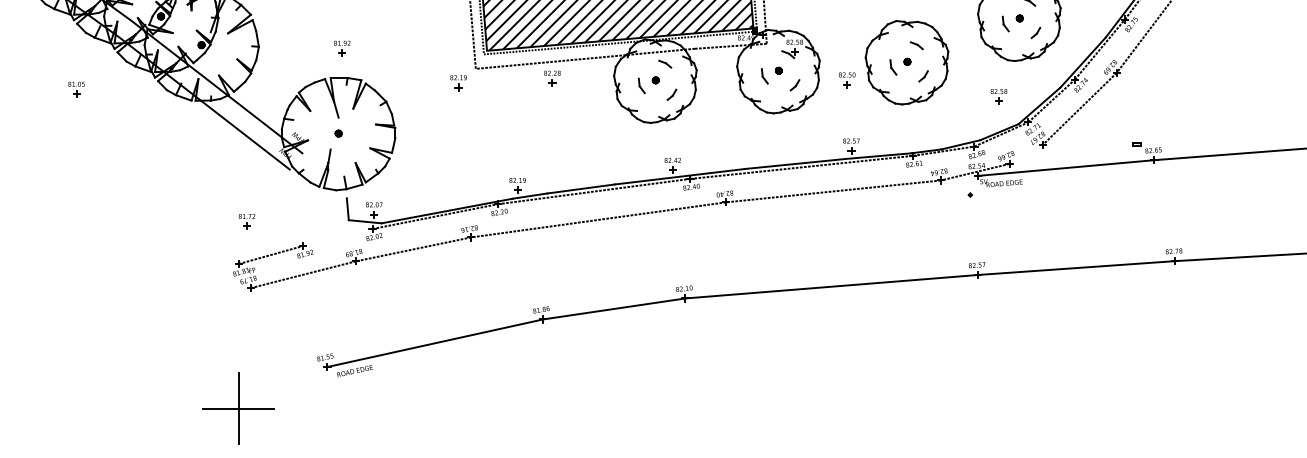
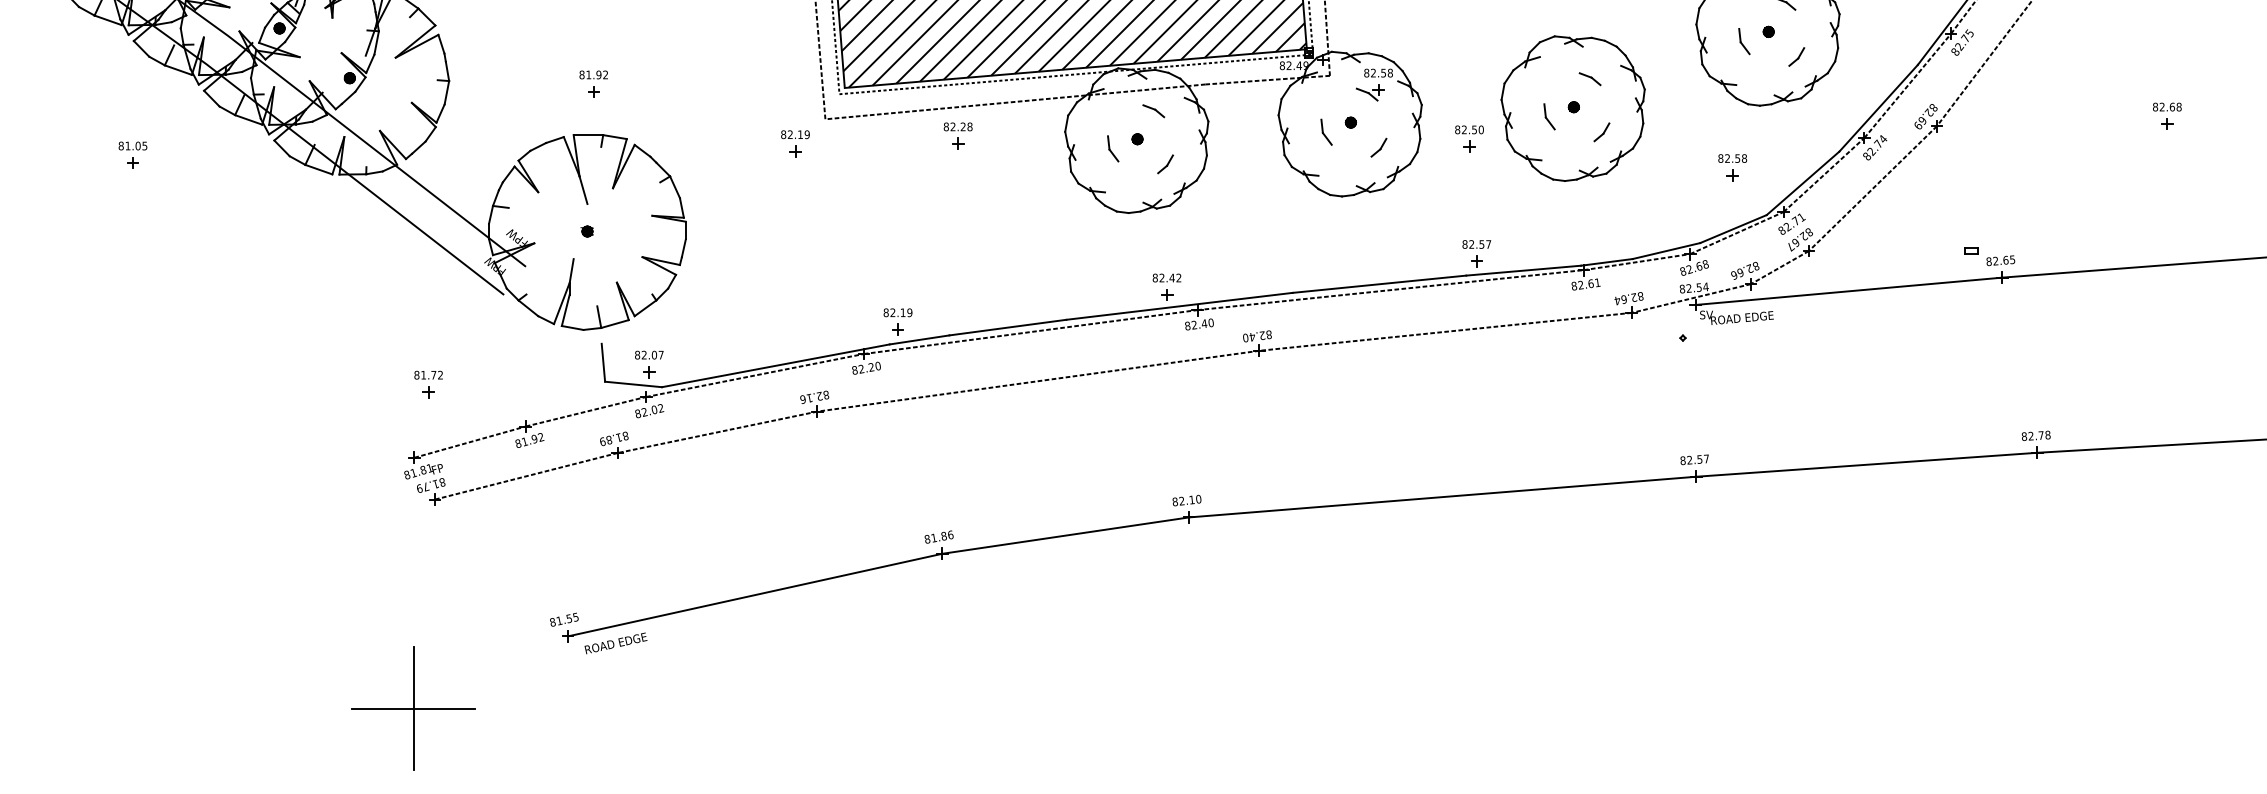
part: (1249, 67) -> (2167, 116), added
line: (1025, 153) -> (1778, 266), added
line: (337, 237) -> (585, 411), added

